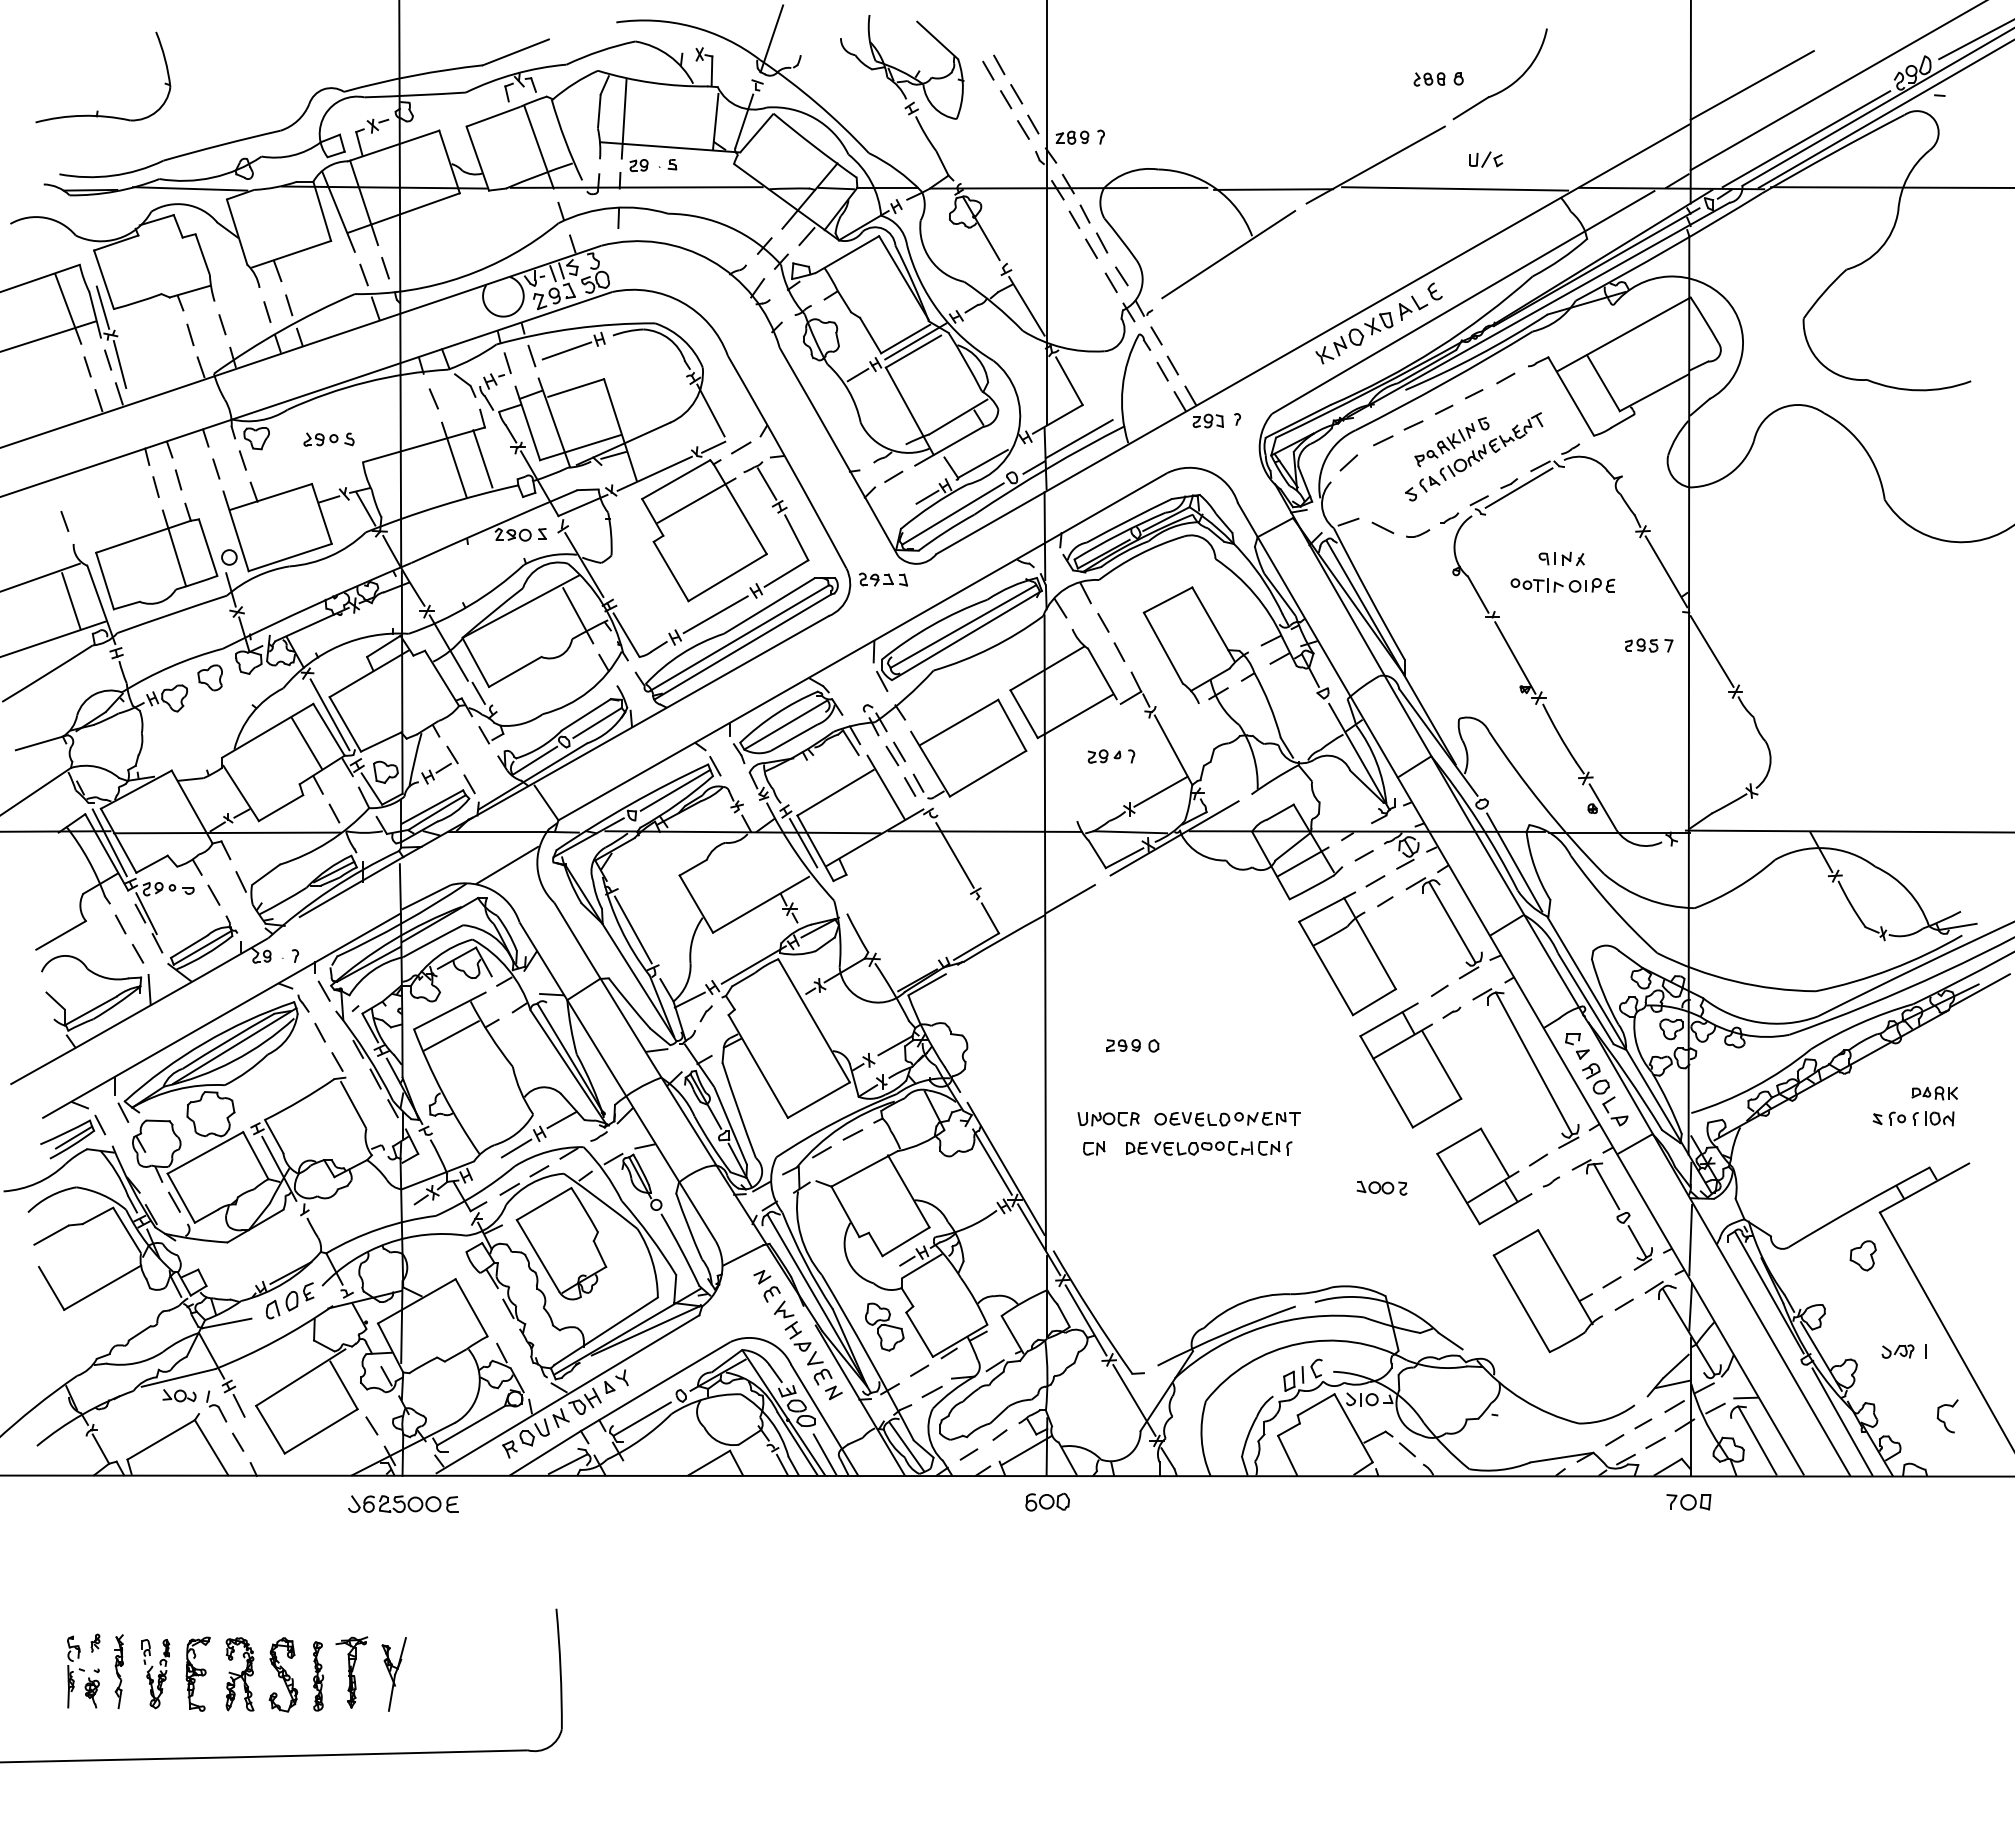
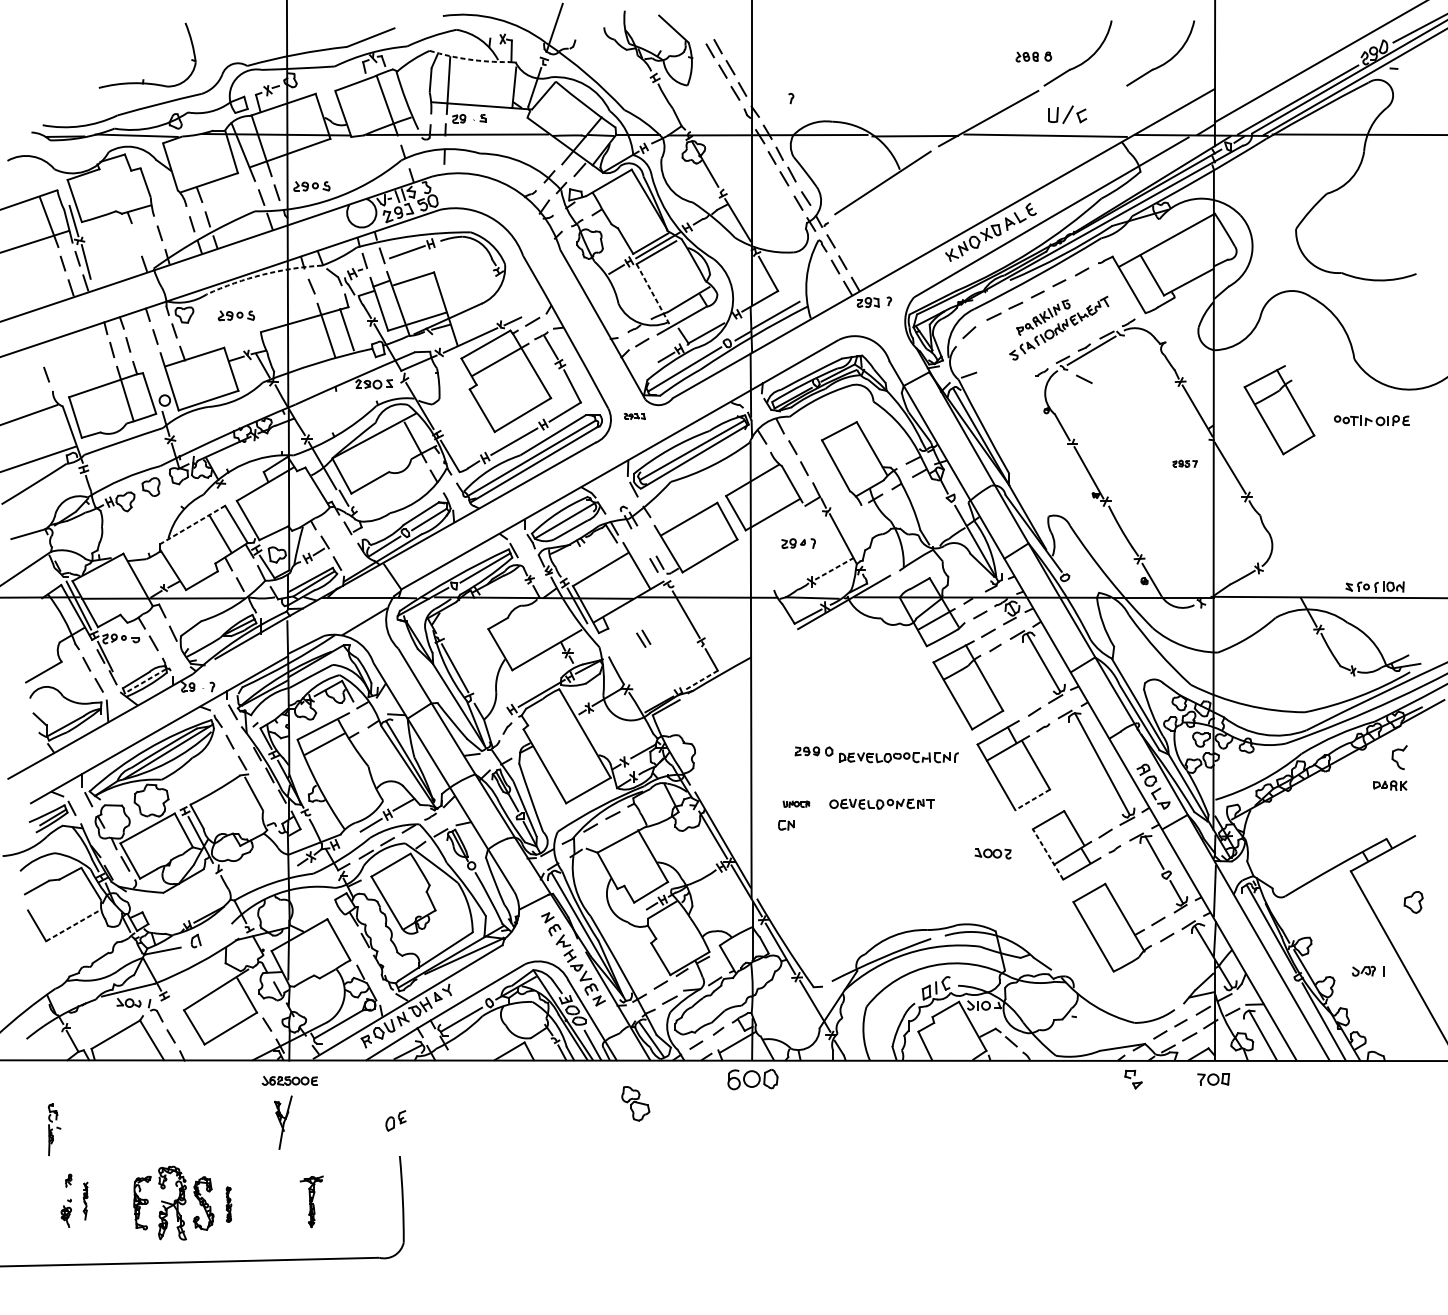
arc: (652, 82) -> (468, 59), solid -> dashed
part: (1623, 85) -> (1166, 61), added
line: (1751, 85) -> (1258, 61), removed
part: (98, 110) -> (144, 79), moved
part: (1072, 137) -> (770, 98), removed
part: (1486, 159) -> (1068, 114), size x1.6
part: (433, 259) -> (311, 186), added
line: (190, 334) -> (136, 240), removed
arc: (365, 382) -> (262, 274), solid -> dashed
line: (710, 410) -> (510, 294), removed
line: (909, 411) -> (653, 295), solid -> dashed
line: (1382, 527) -> (1084, 379), moved
part: (1418, 533) -> (1019, 383), removed
part: (1561, 558) -> (1122, 401), removed
part: (1780, 570) -> (1279, 409), added
part: (882, 579) -> (634, 416), size x0.6
part: (1562, 585) -> (1371, 420), moved
line: (71, 601) -> (51, 432), removed
part: (1649, 645) -> (1185, 463), size x0.7
line: (329, 714) -> (236, 513), removed
line: (267, 730) -> (192, 524), solid -> dashed
part: (895, 753) -> (643, 638), moved
line: (1161, 791) -> (834, 568), solid -> dashed
line: (1514, 862) -> (1088, 619), removed
line: (1070, 898) -> (769, 645), removed
line: (976, 946) -> (701, 680), solid -> dashed
line: (201, 948) -> (144, 681), solid -> dashed
line: (689, 999) -> (495, 718), removed
part: (1577, 1046) -> (1133, 1079), moved
line: (1436, 1113) -> (1032, 800), solid -> dashed
part: (1913, 1118) -> (1375, 586), moved
part: (1108, 1119) -> (796, 804), size x0.6
part: (1209, 1148) -> (899, 757), moved
line: (1458, 1189) -> (1048, 854), solid -> dashed
part: (1862, 1255) -> (1413, 902), moved
line: (103, 1287) -> (74, 925), solid -> dashed
part: (299, 1296) -> (395, 1120), moved
part: (884, 1326) -> (635, 1103), moved
line: (238, 1405) -> (171, 1009), removed
part: (1947, 1416) -> (1399, 757), moved
part: (1047, 1501) -> (752, 1078), size x1.6
part: (403, 1504) -> (289, 1081), size x0.7
part: (75, 1671) -> (54, 1129), moved
part: (118, 1671) -> (85, 1201), size x0.7
part: (351, 1672) -> (311, 1201), moved
part: (155, 1674) -> (111, 1203), removed
part: (239, 1674) -> (172, 1203), size x1.4
part: (393, 1674) -> (282, 1122), moved
part: (318, 1676) -> (228, 1204), size x0.7

